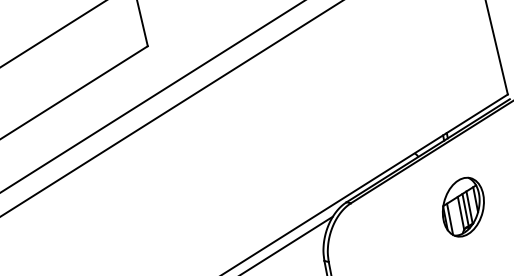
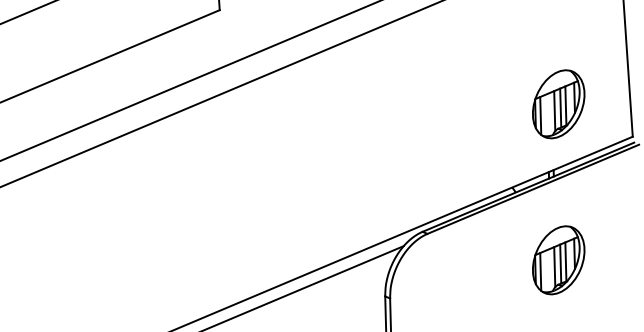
part: (441, 77) -> (558, 104), added

